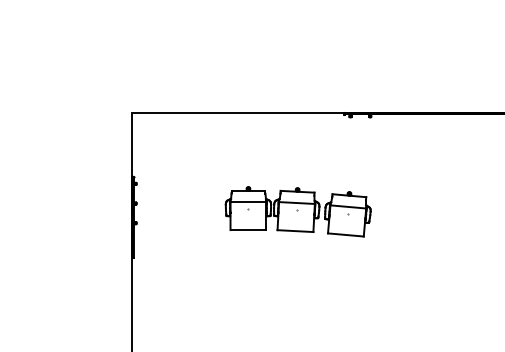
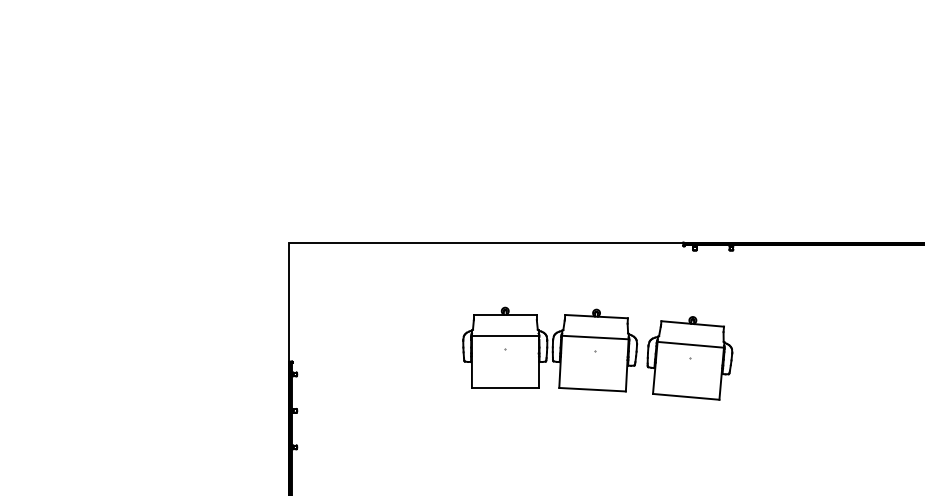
part: (297, 211) -> (596, 353), moved

